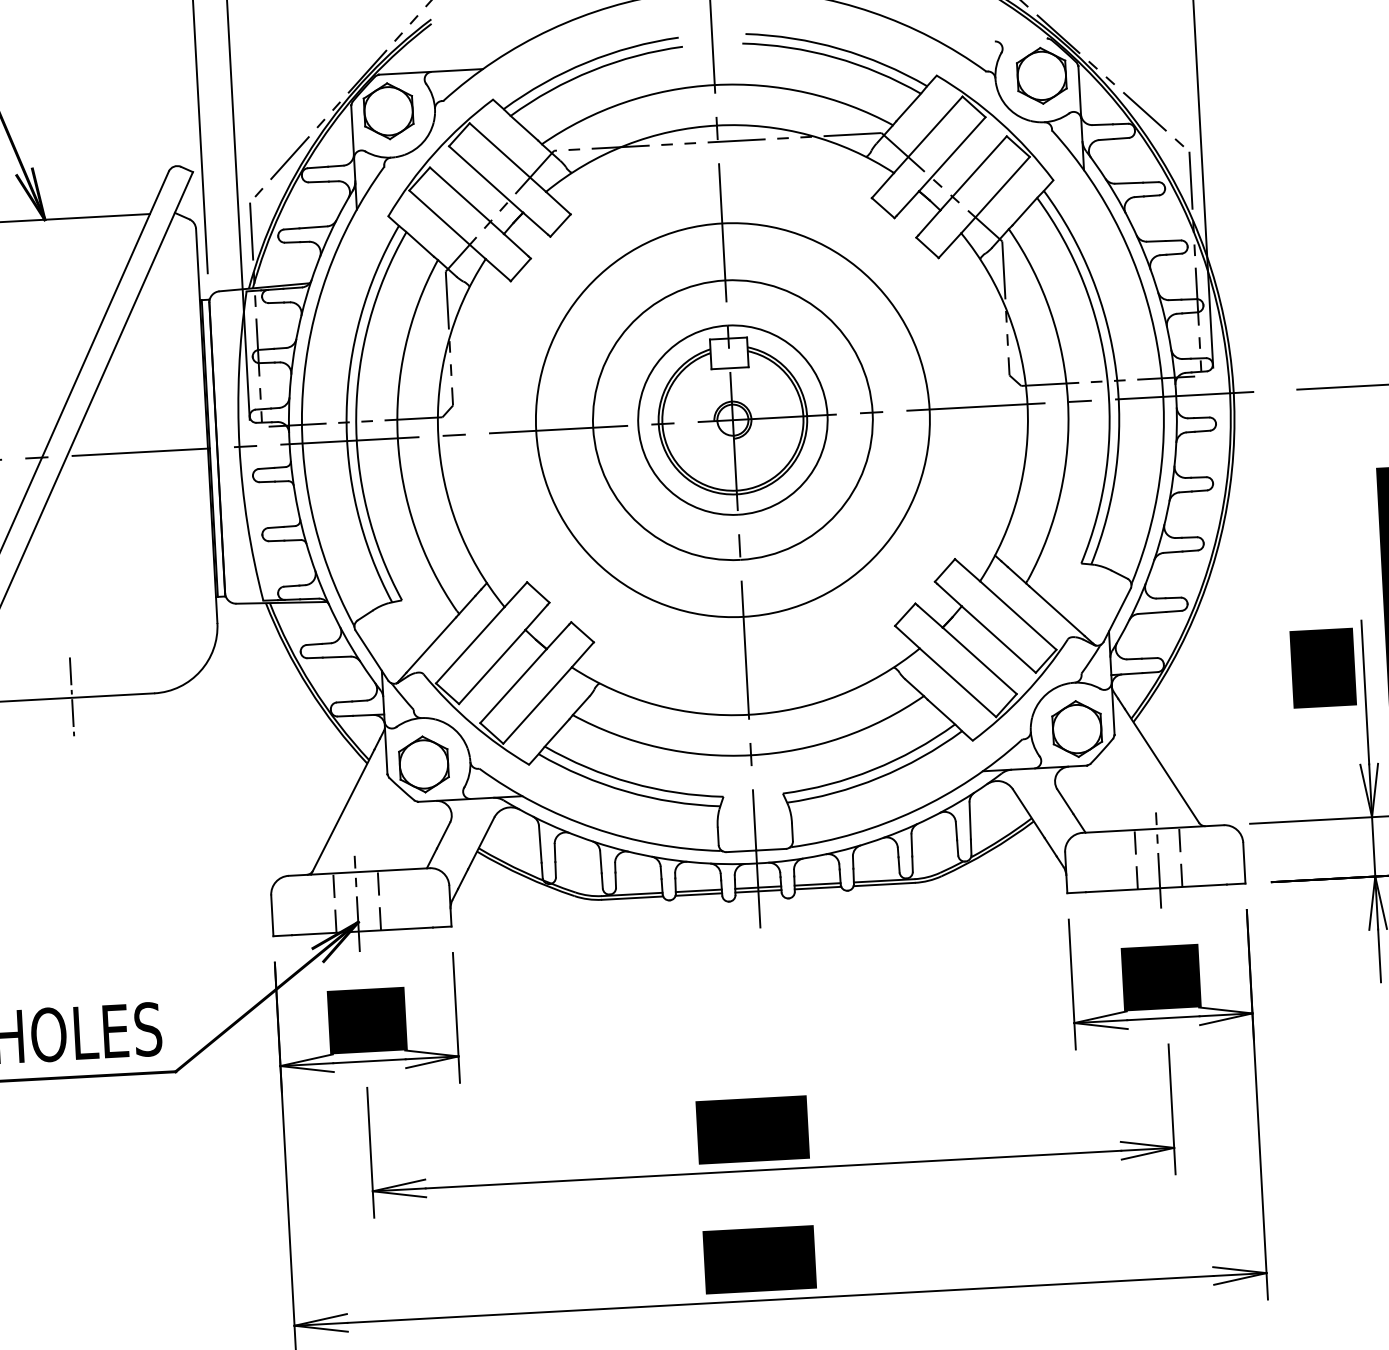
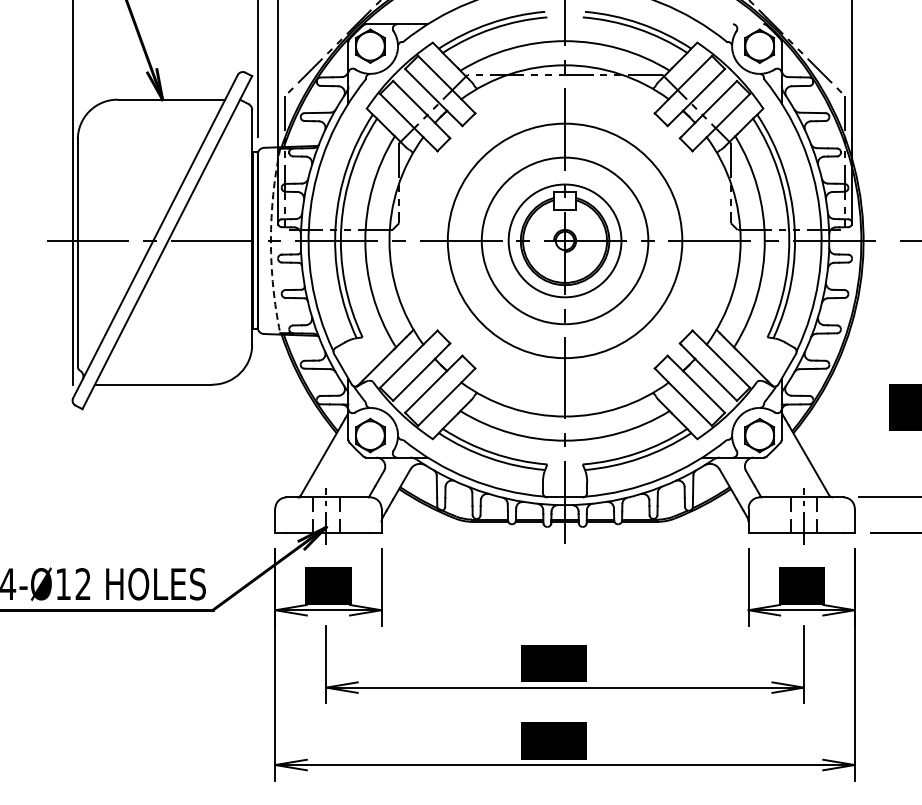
arc: (238, 446) -> (270, 240), solid -> dashed
line: (72, 697) -> (163, 384), removed

